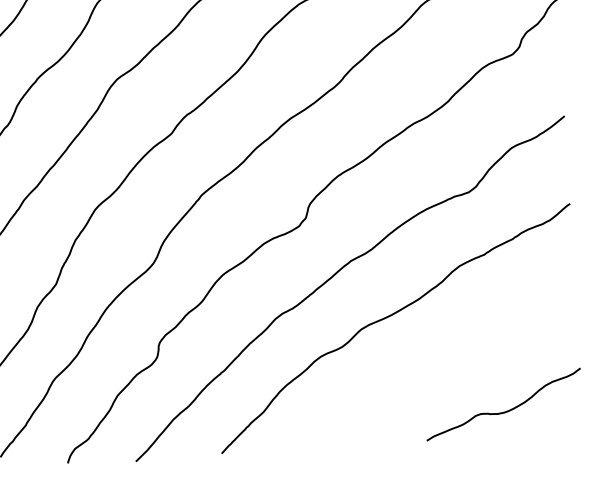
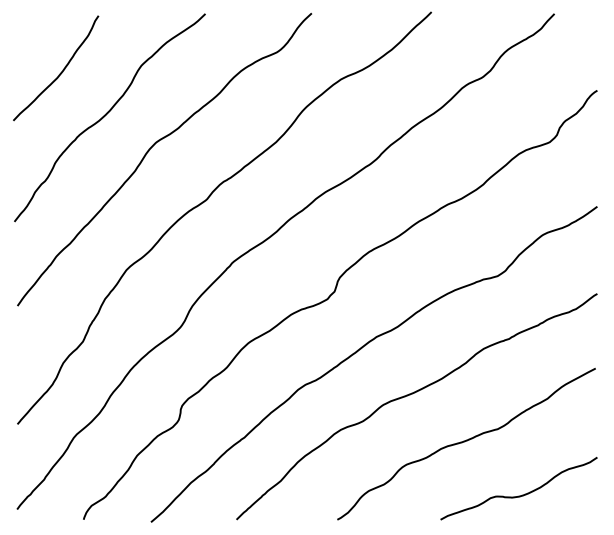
curve: (445, 361) -> (464, 442), added

